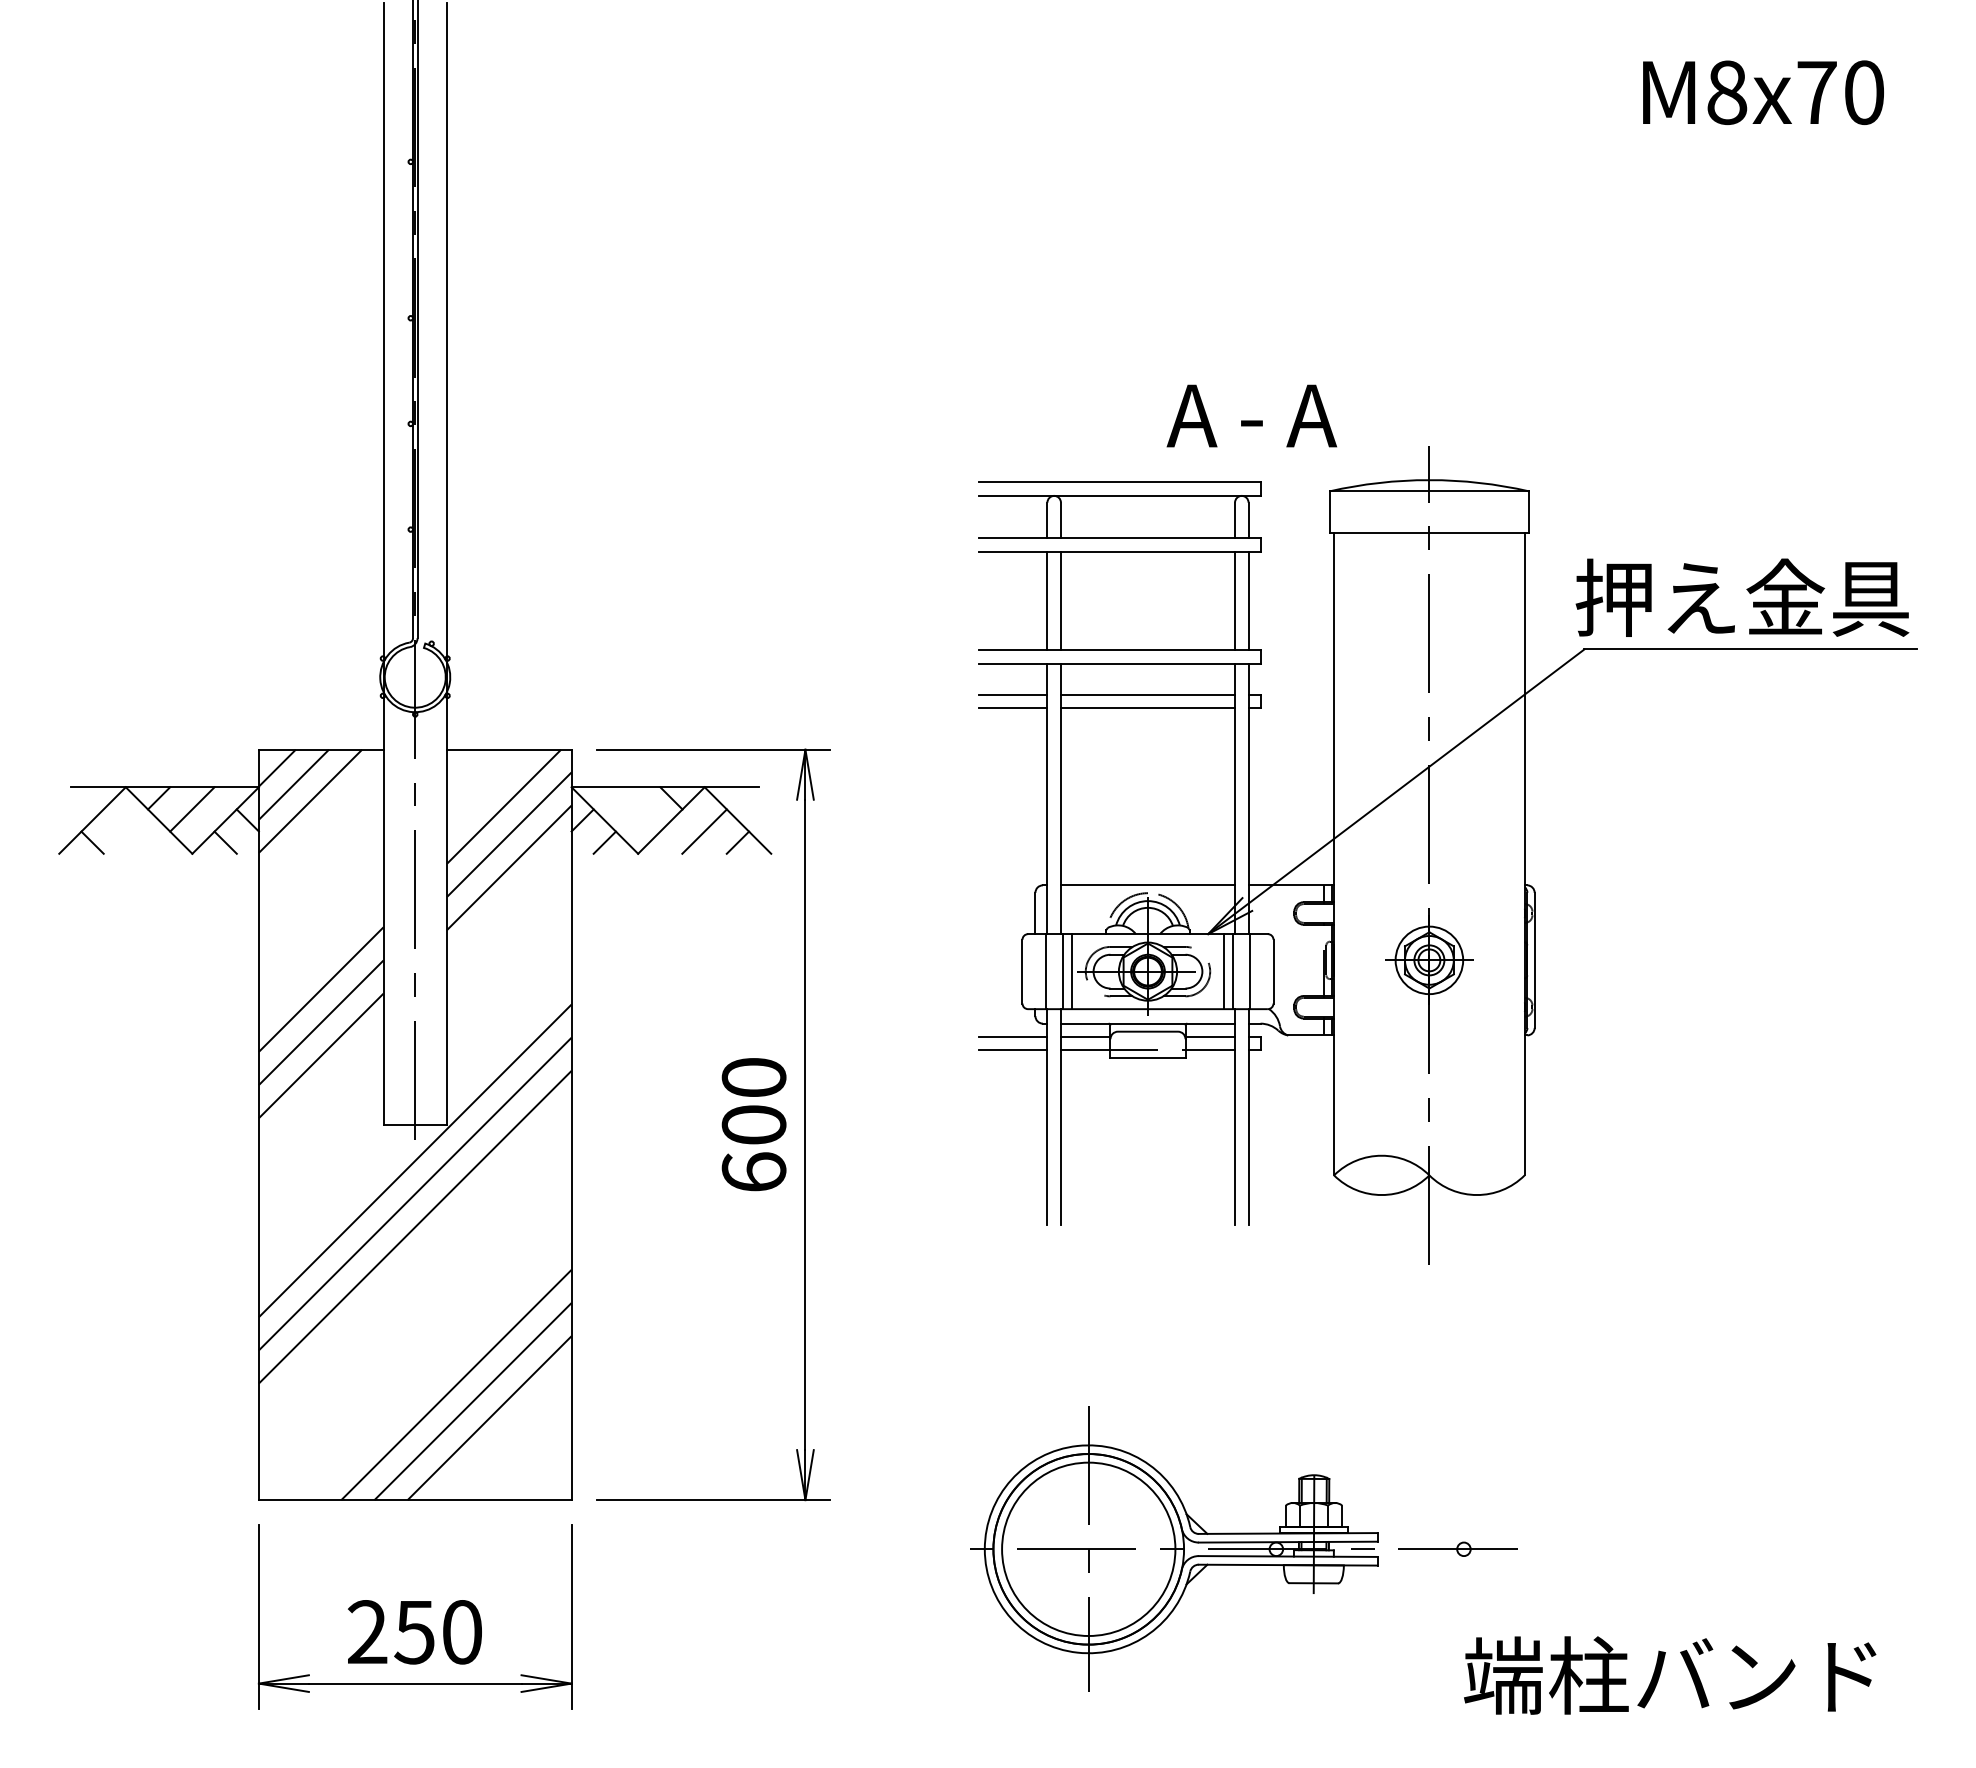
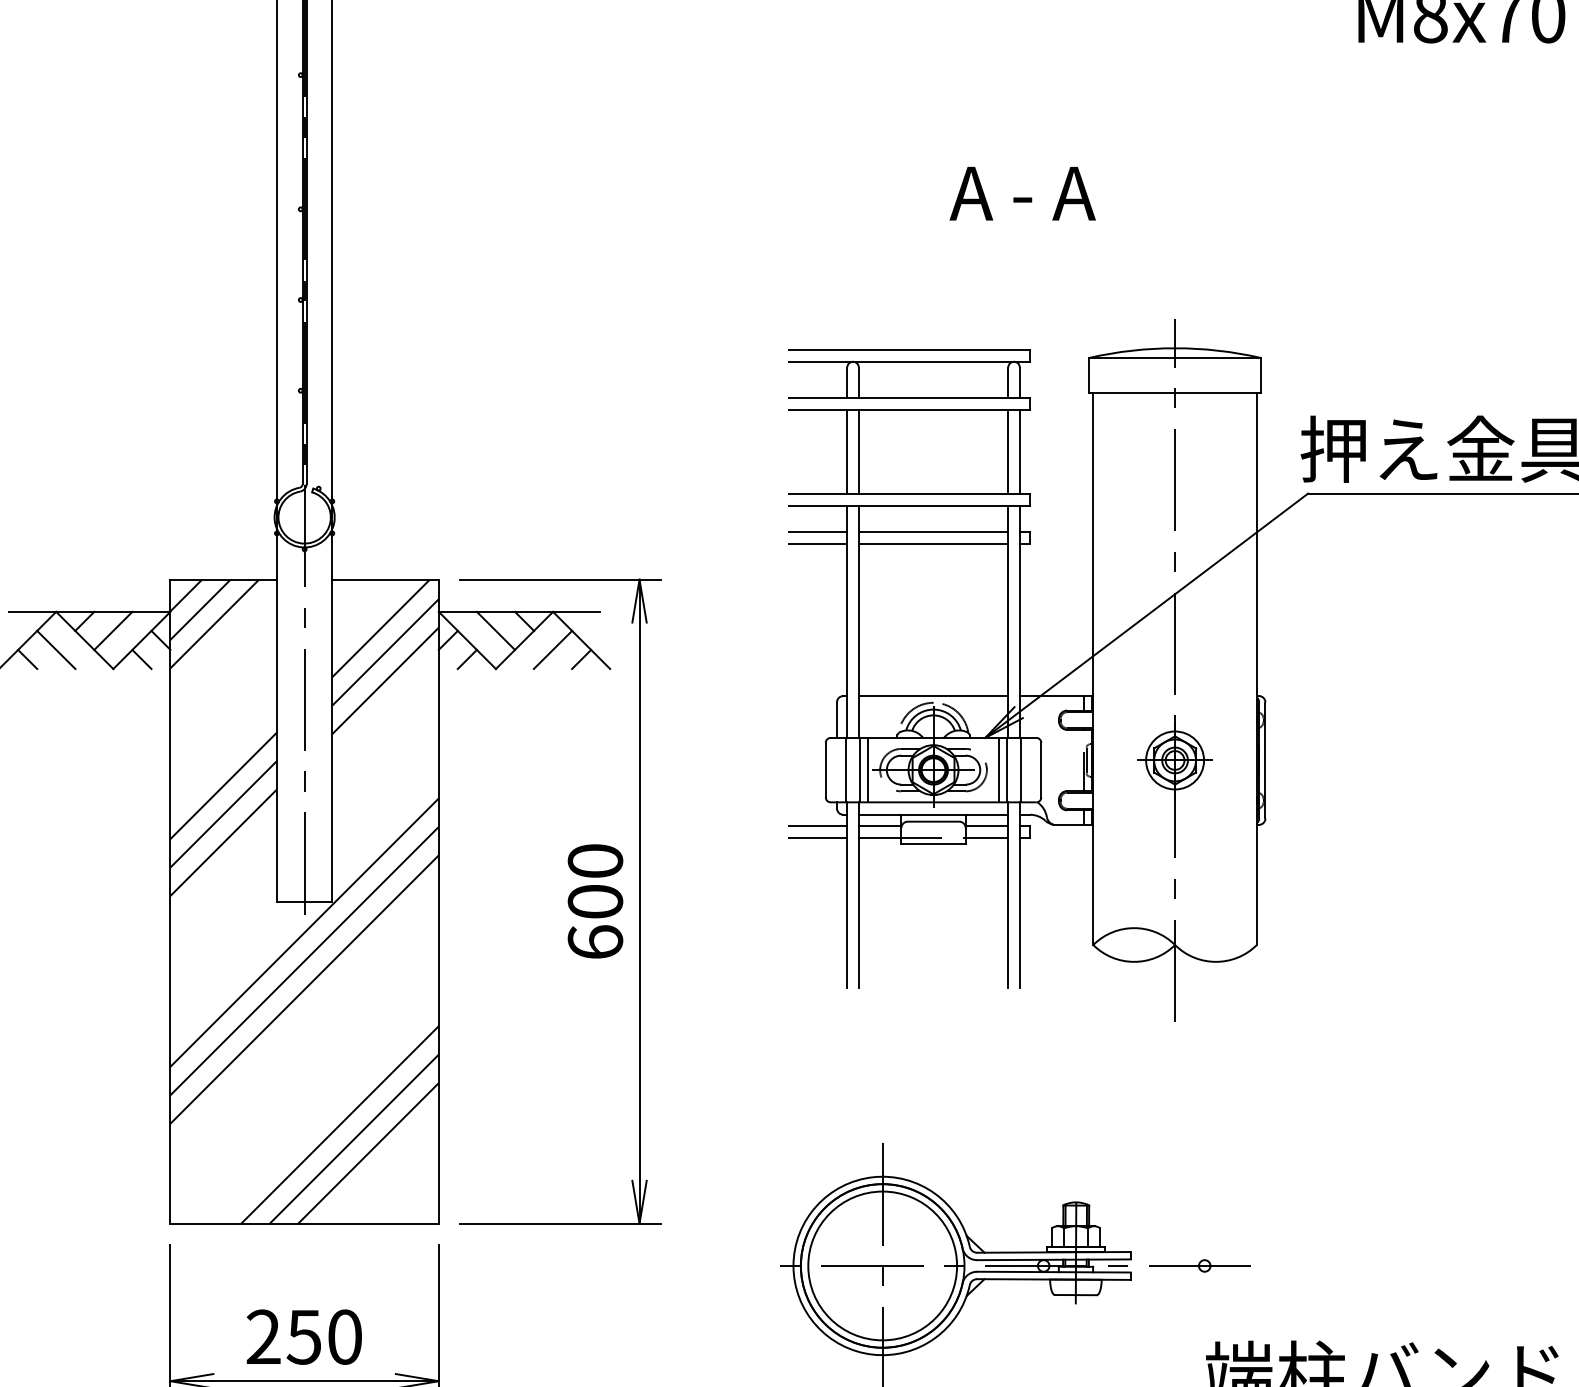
text: (1251, 415) -> (1022, 193), moved
line: (637, 809) -> (495, 630), added
line: (125, 831) -> (55, 649), added

